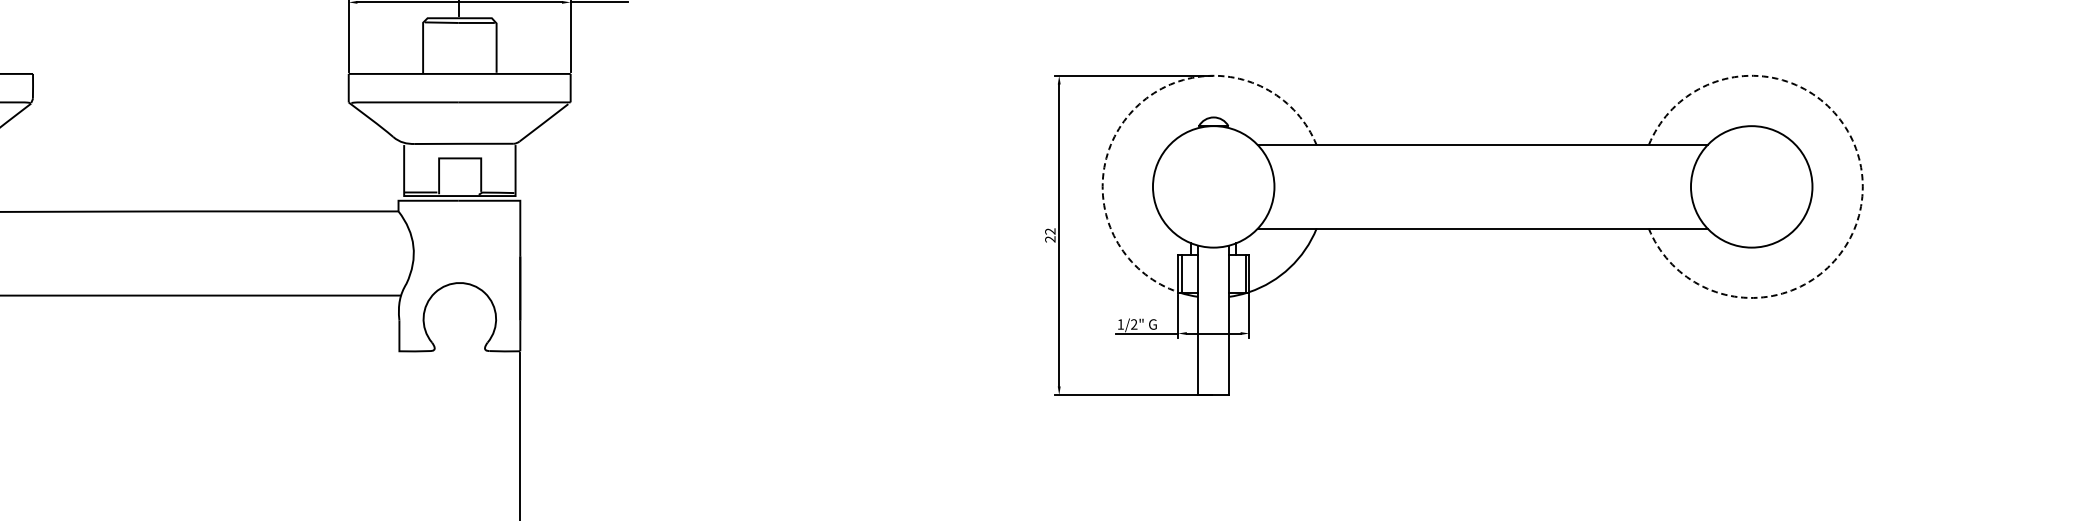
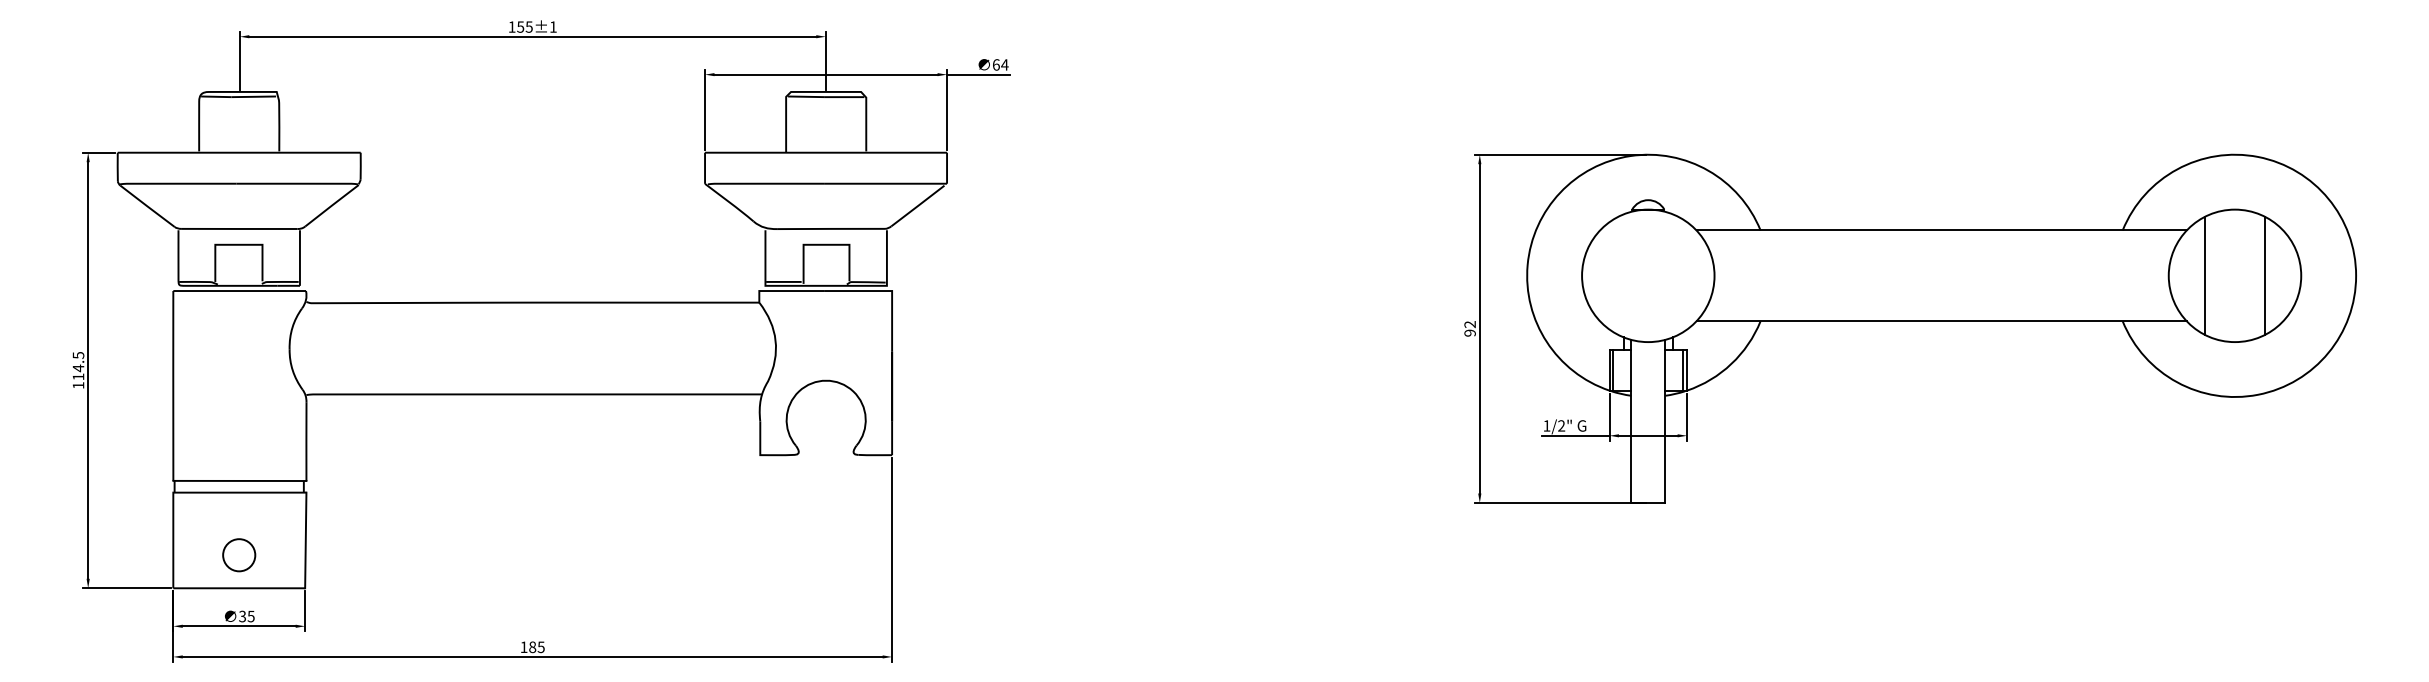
arc: (1133, 110) -> (1560, 192), dashed -> solid
line: (1723, 186) -> (2204, 275), added
line: (1779, 186) -> (2265, 275), added
arc: (1863, 186) -> (2356, 275), dashed -> solid
text: (1050, 238) -> (1470, 332), 22 -> 92

